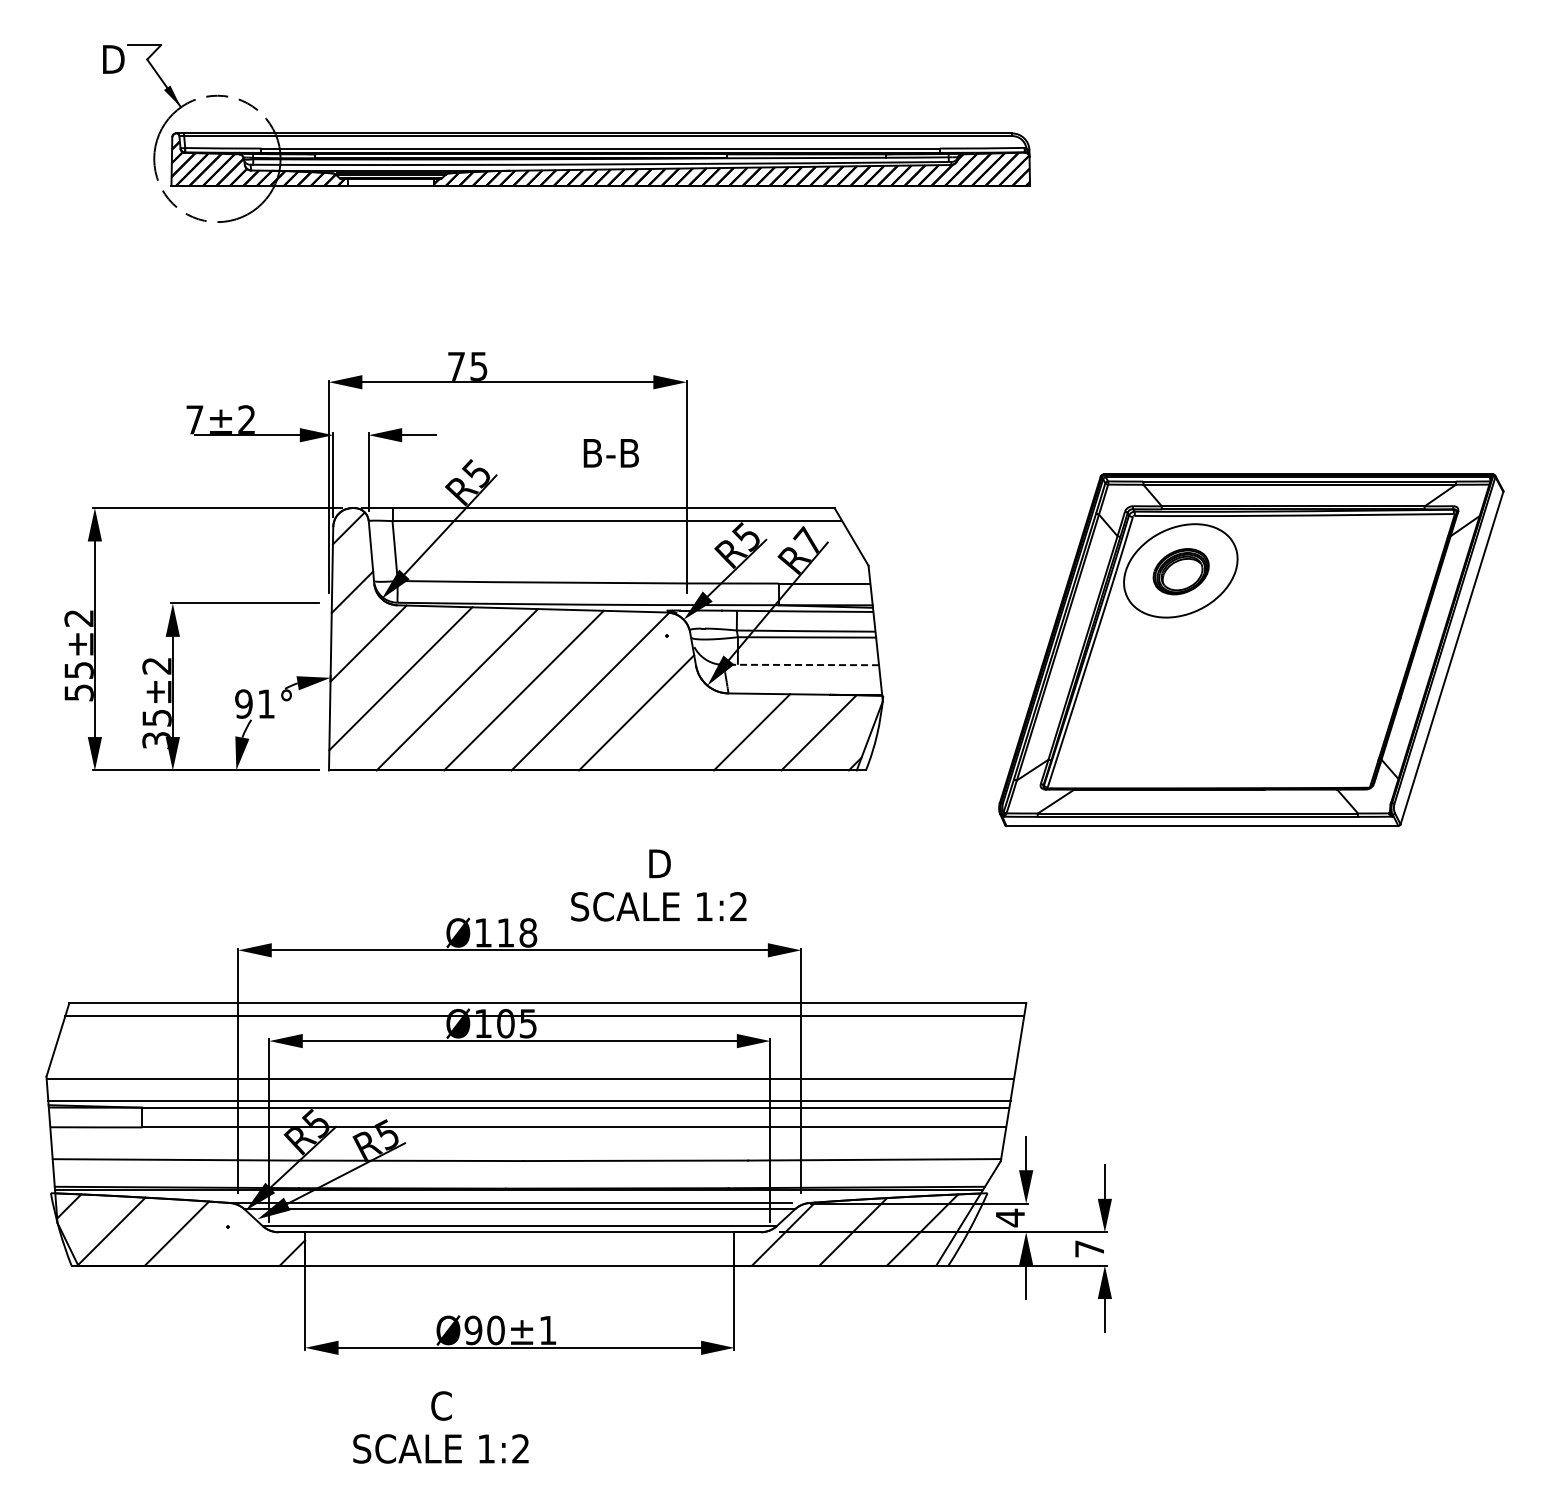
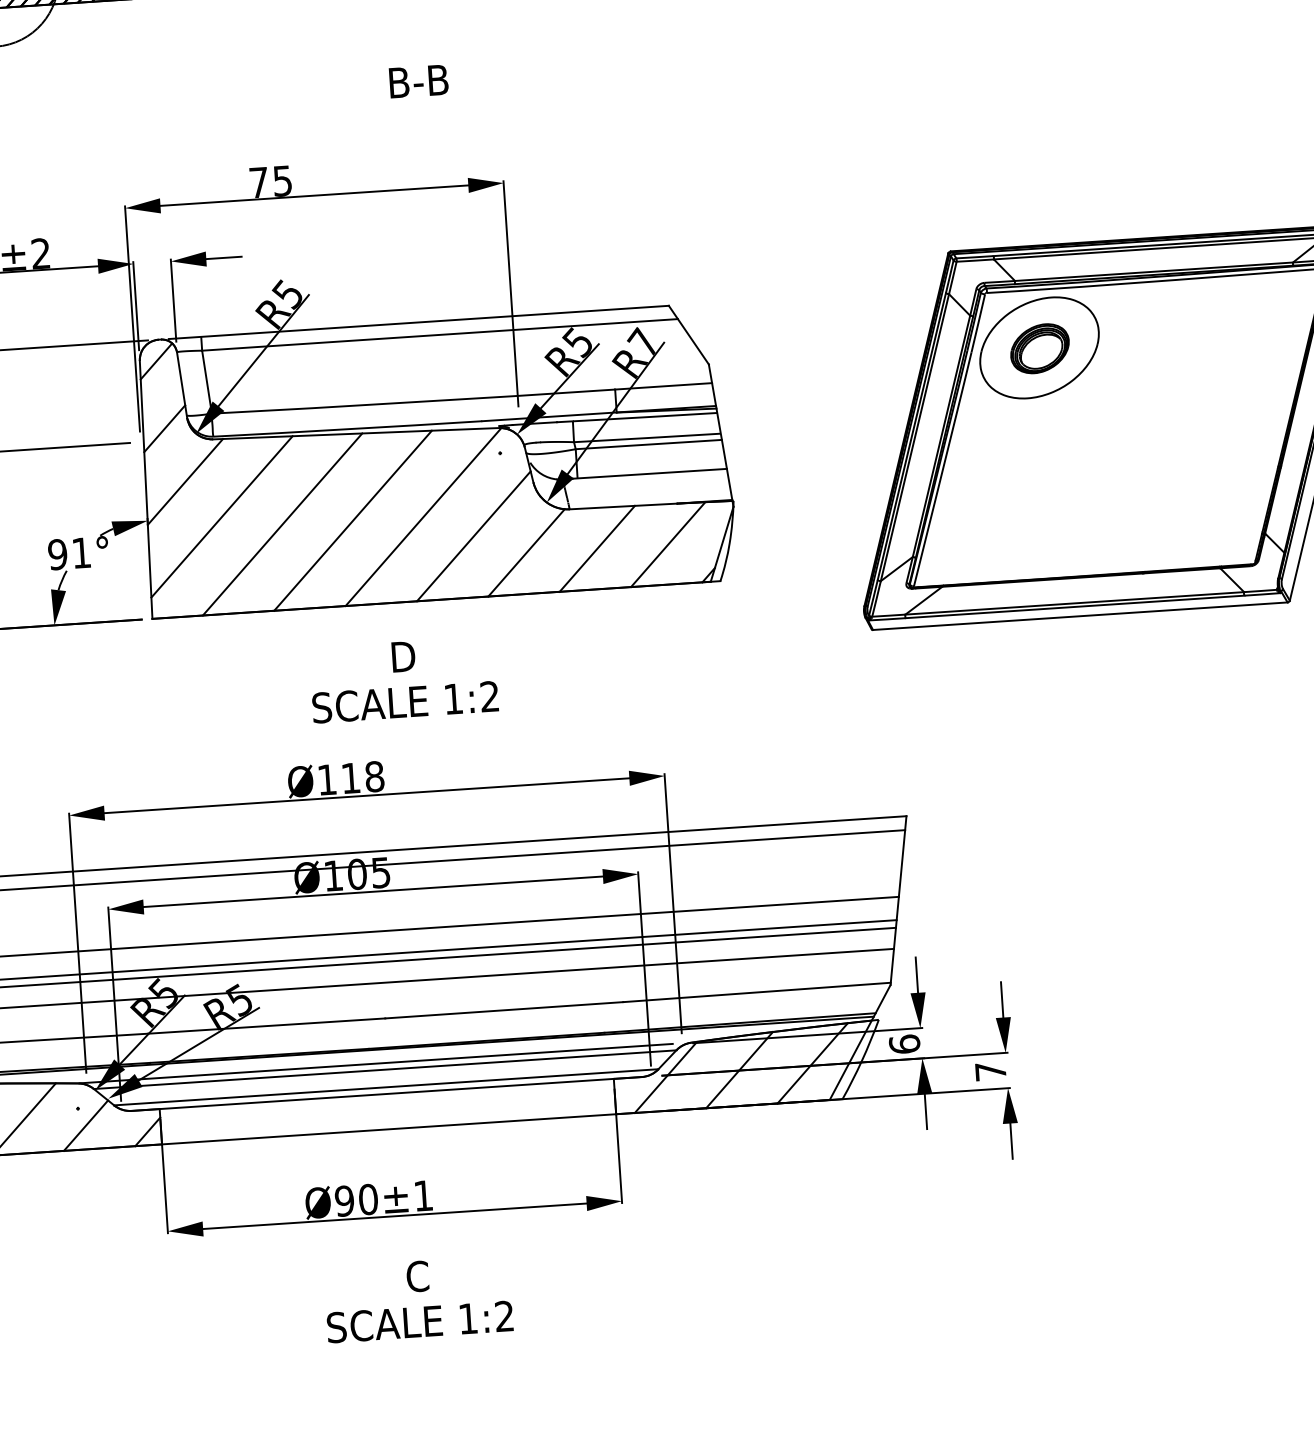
text: (610, 453) -> (418, 81), moved
line: (806, 665) -> (650, 474), dashed -> solid
line: (684, 731) -> (525, 552), added
text: (658, 885) -> (403, 679), moved
text: (1010, 1217) -> (904, 1043), 4 -> 6
line: (234, 1242) -> (85, 1124), added
text: (440, 1427) -> (418, 1299), moved

